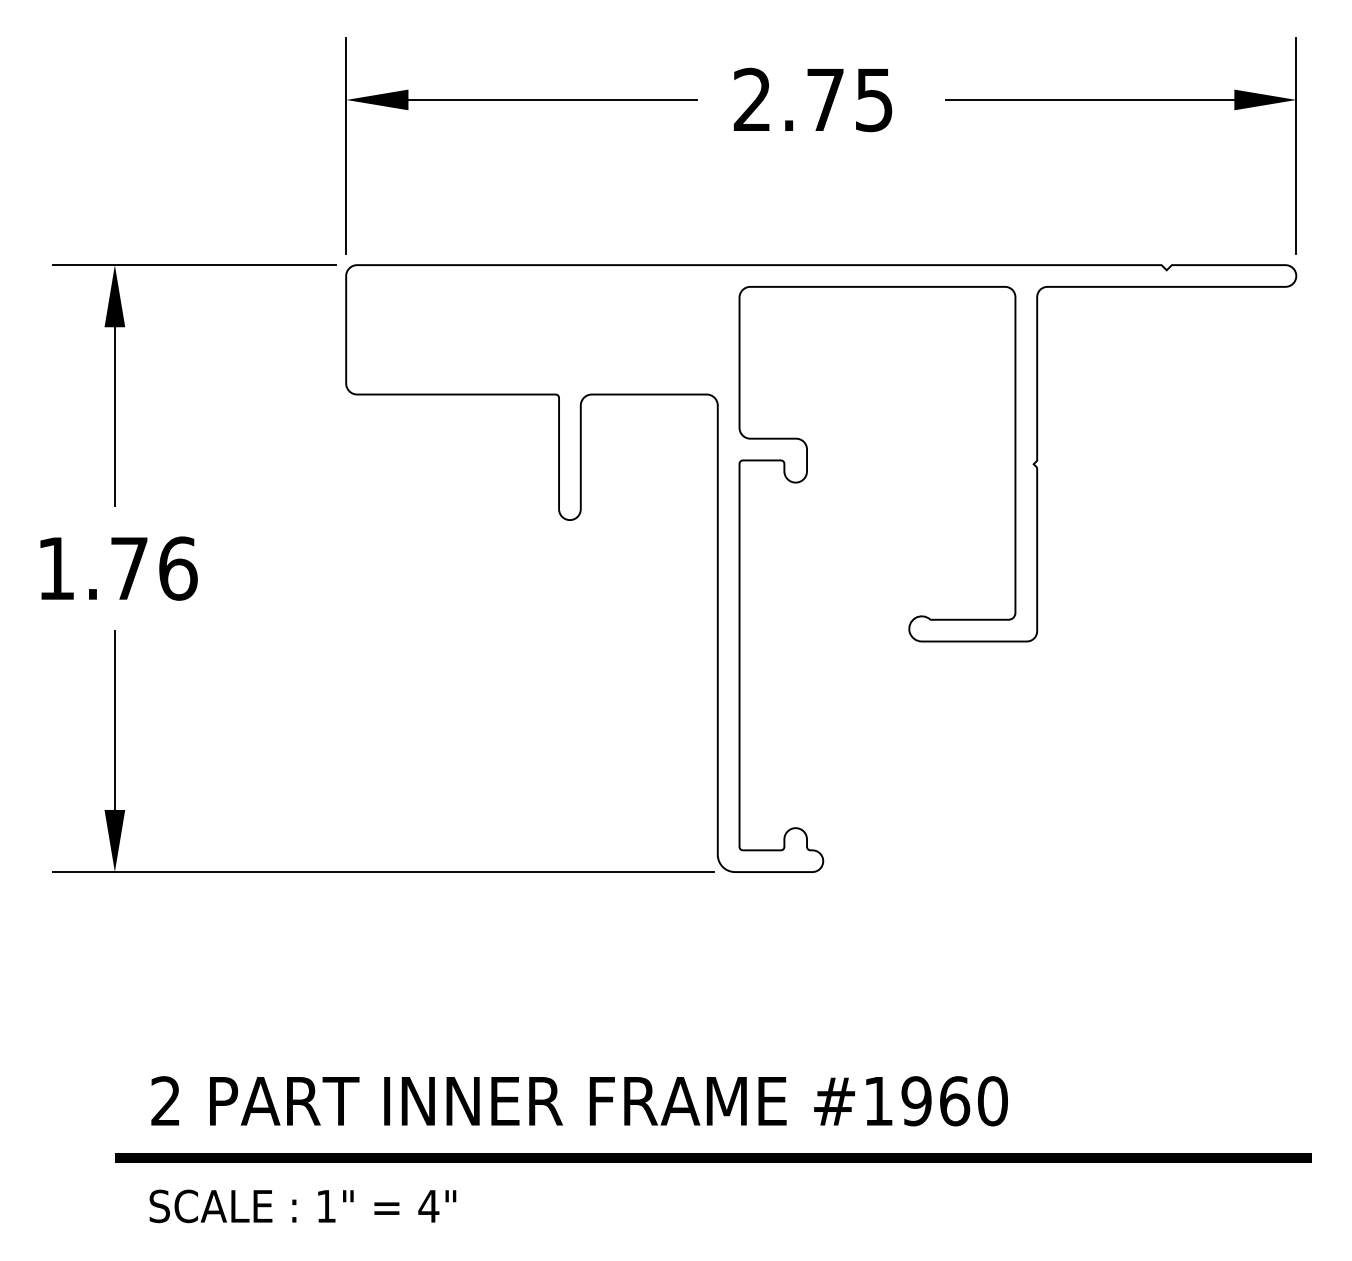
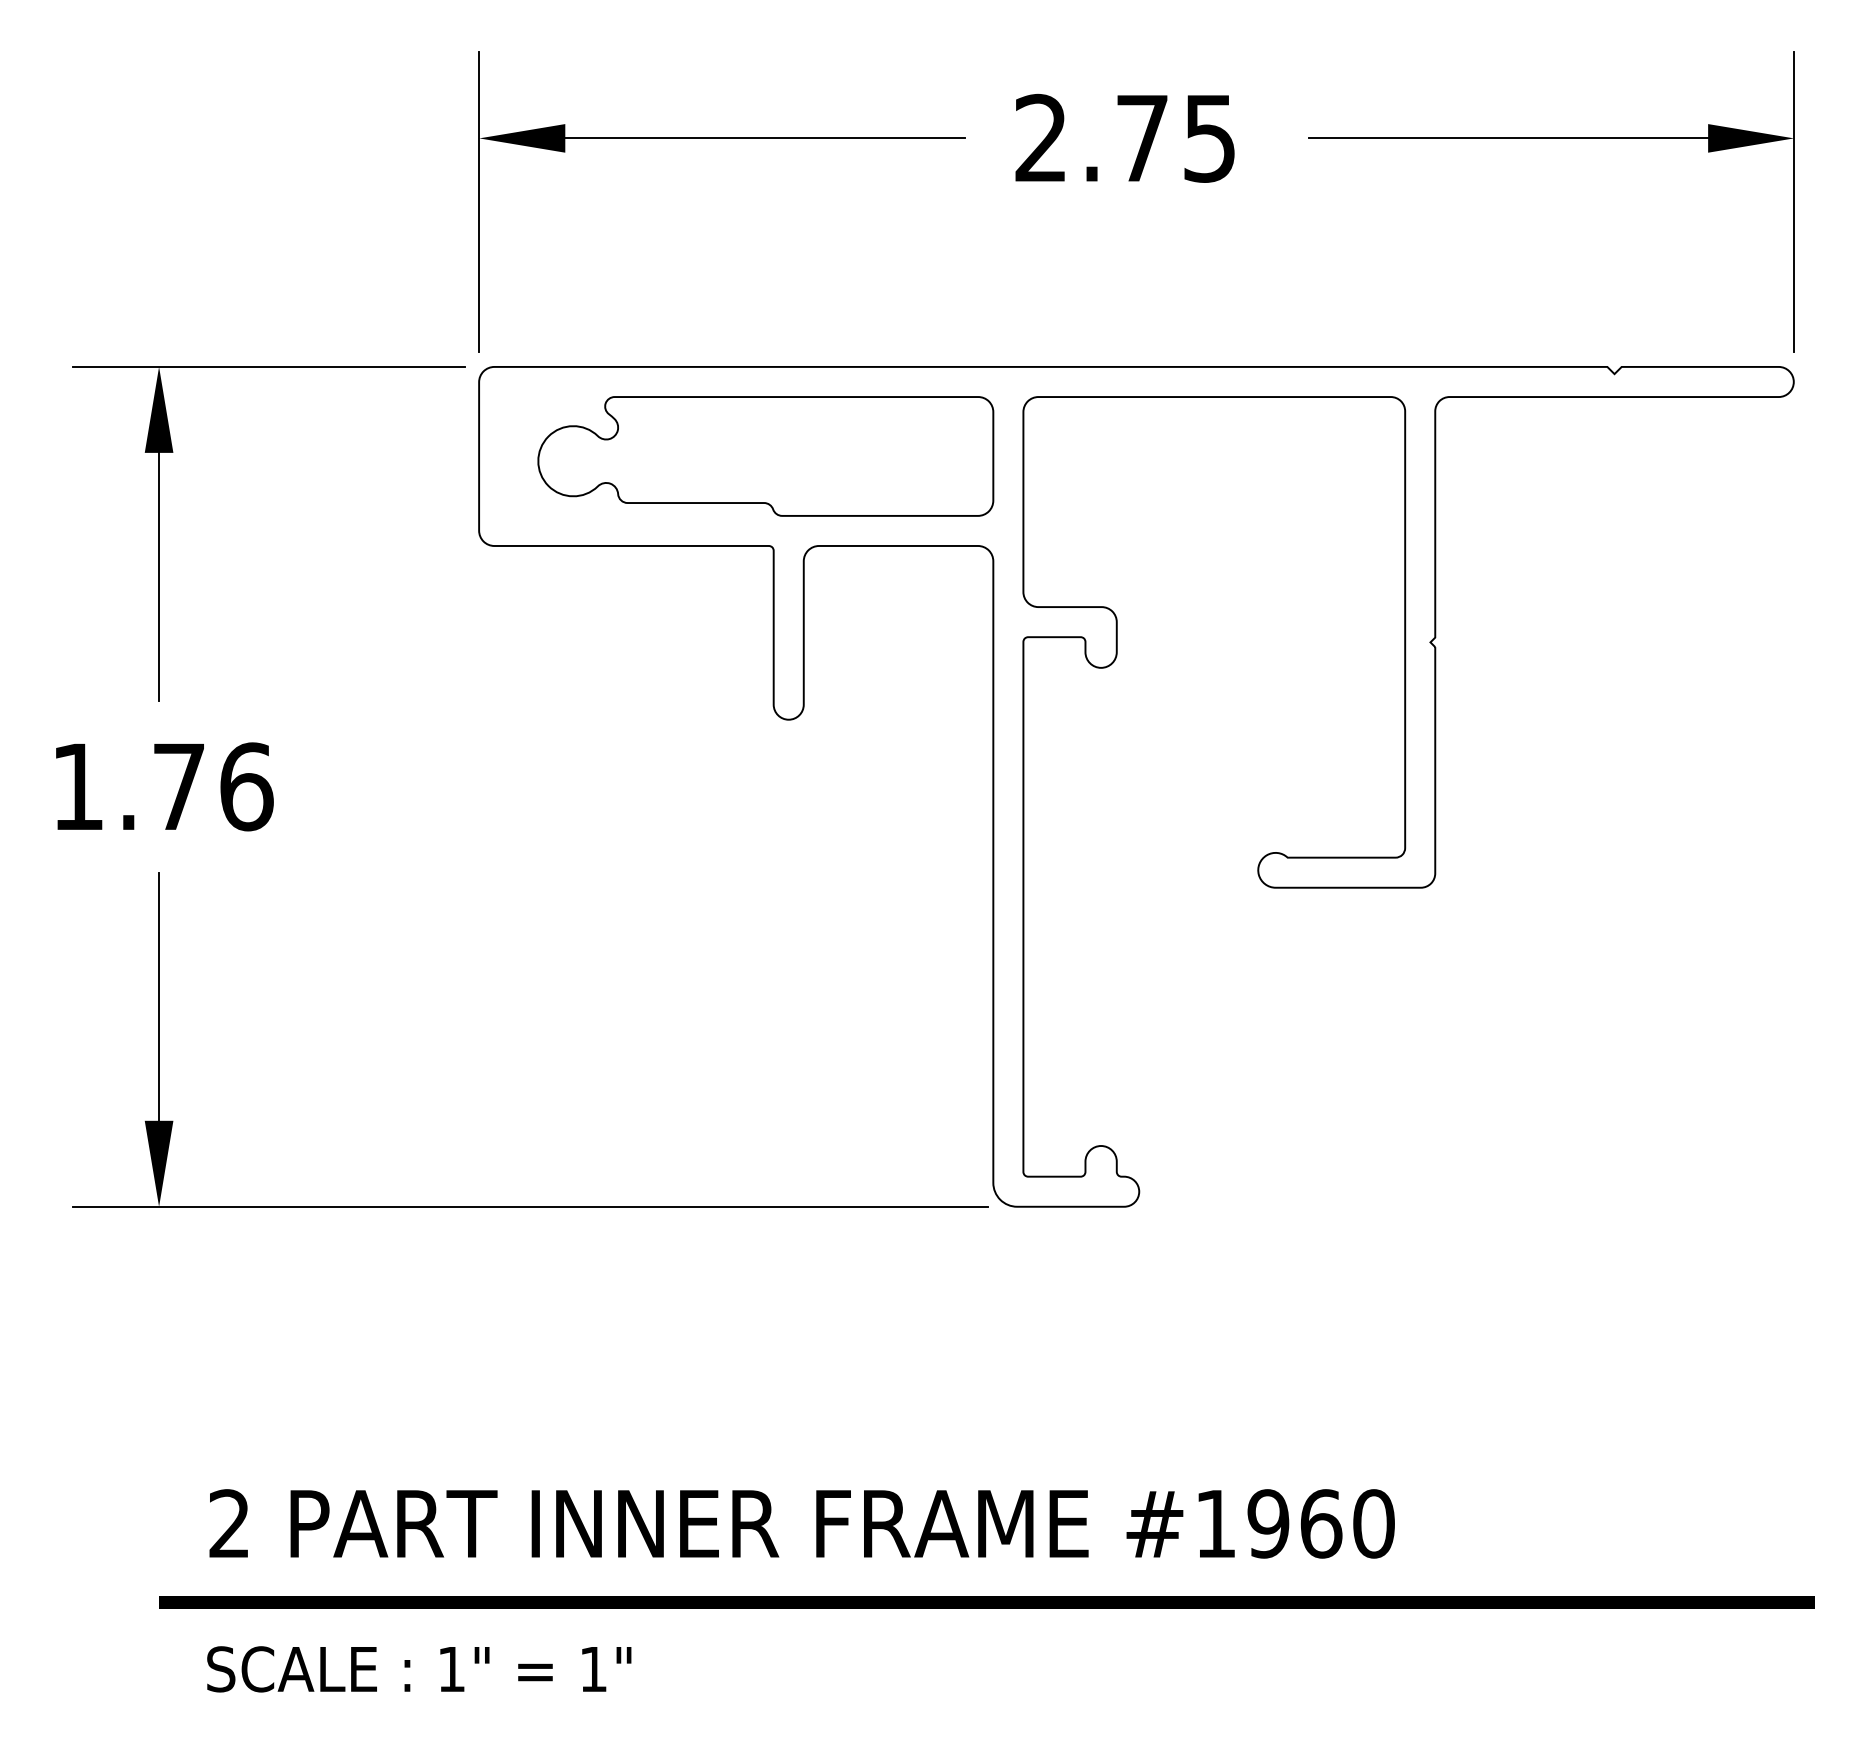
part: (553, 329) -> (765, 456), added
text: (428, 1206) -> (593, 1669), 4" -> 1"

